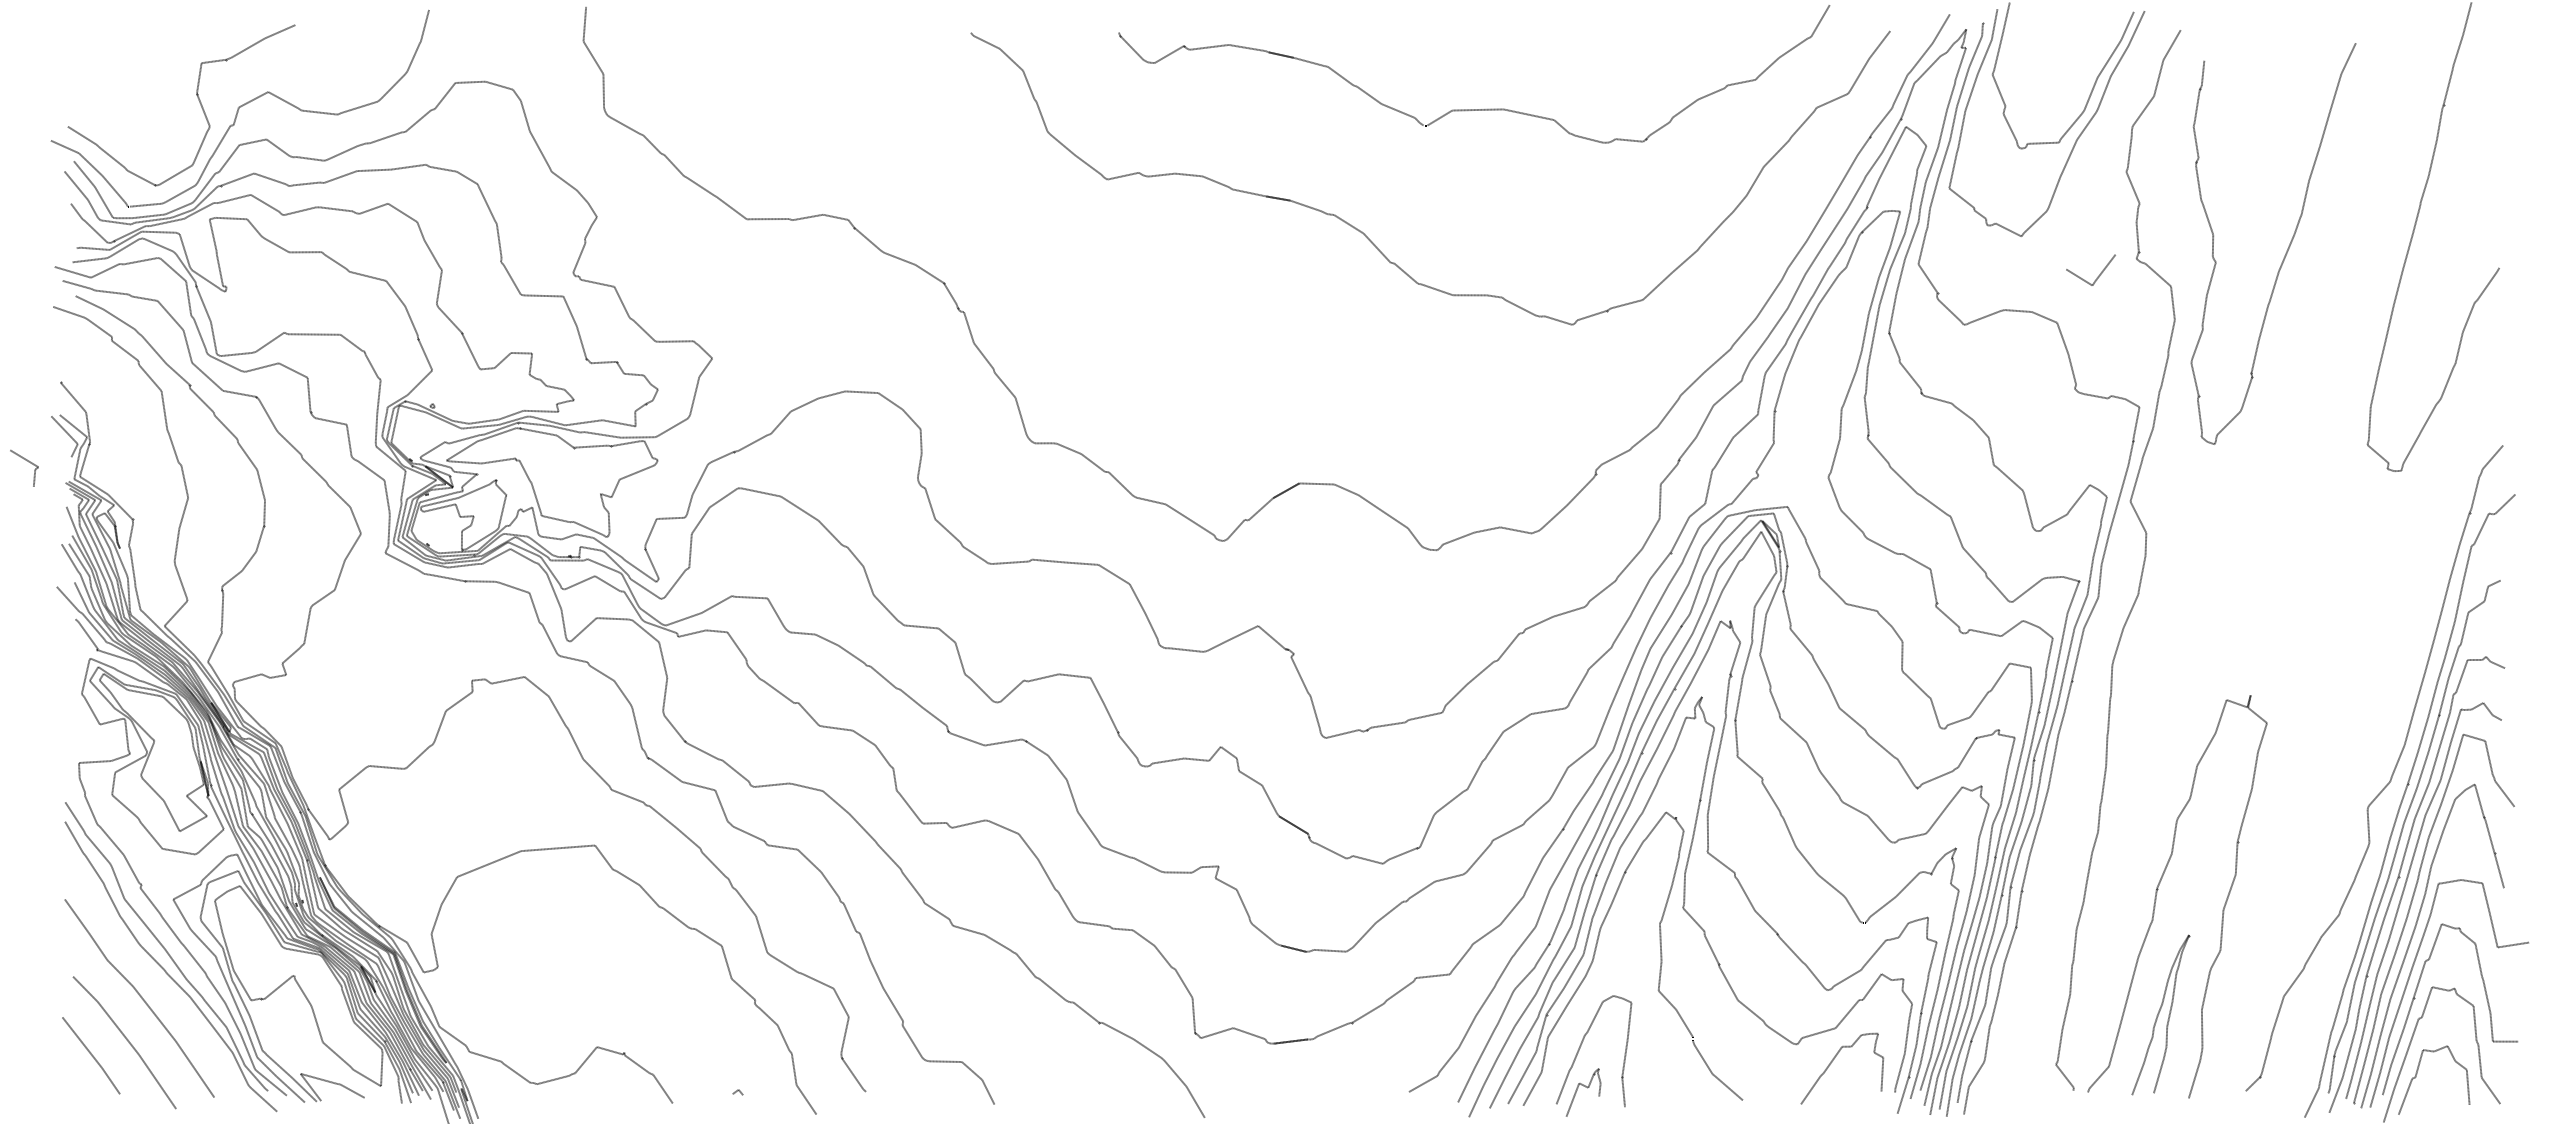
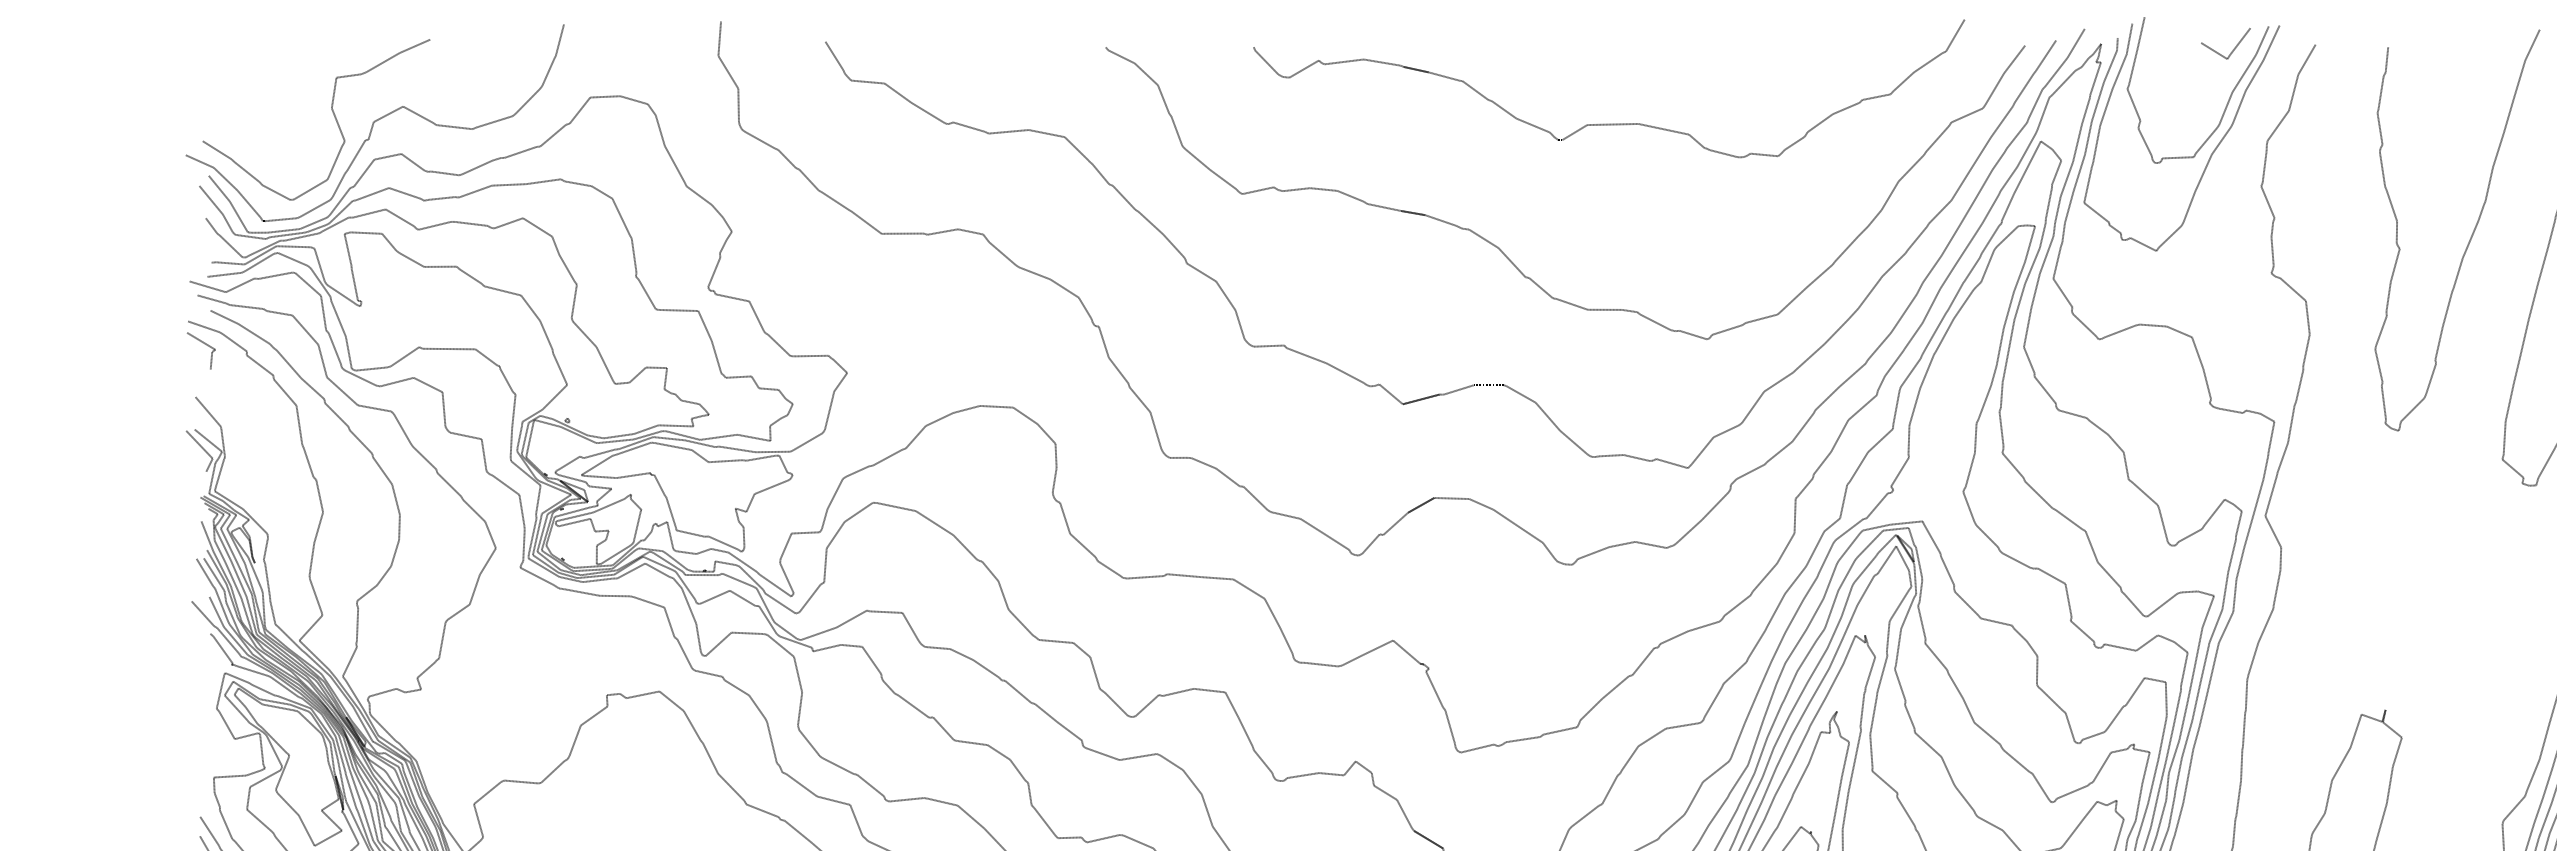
curve: (2286, 250) -> (2470, 237), moved
line: (2097, 276) -> (2232, 50), moved
part: (1336, 370) -> (1471, 385), added
line: (28, 462) -> (205, 345), moved

